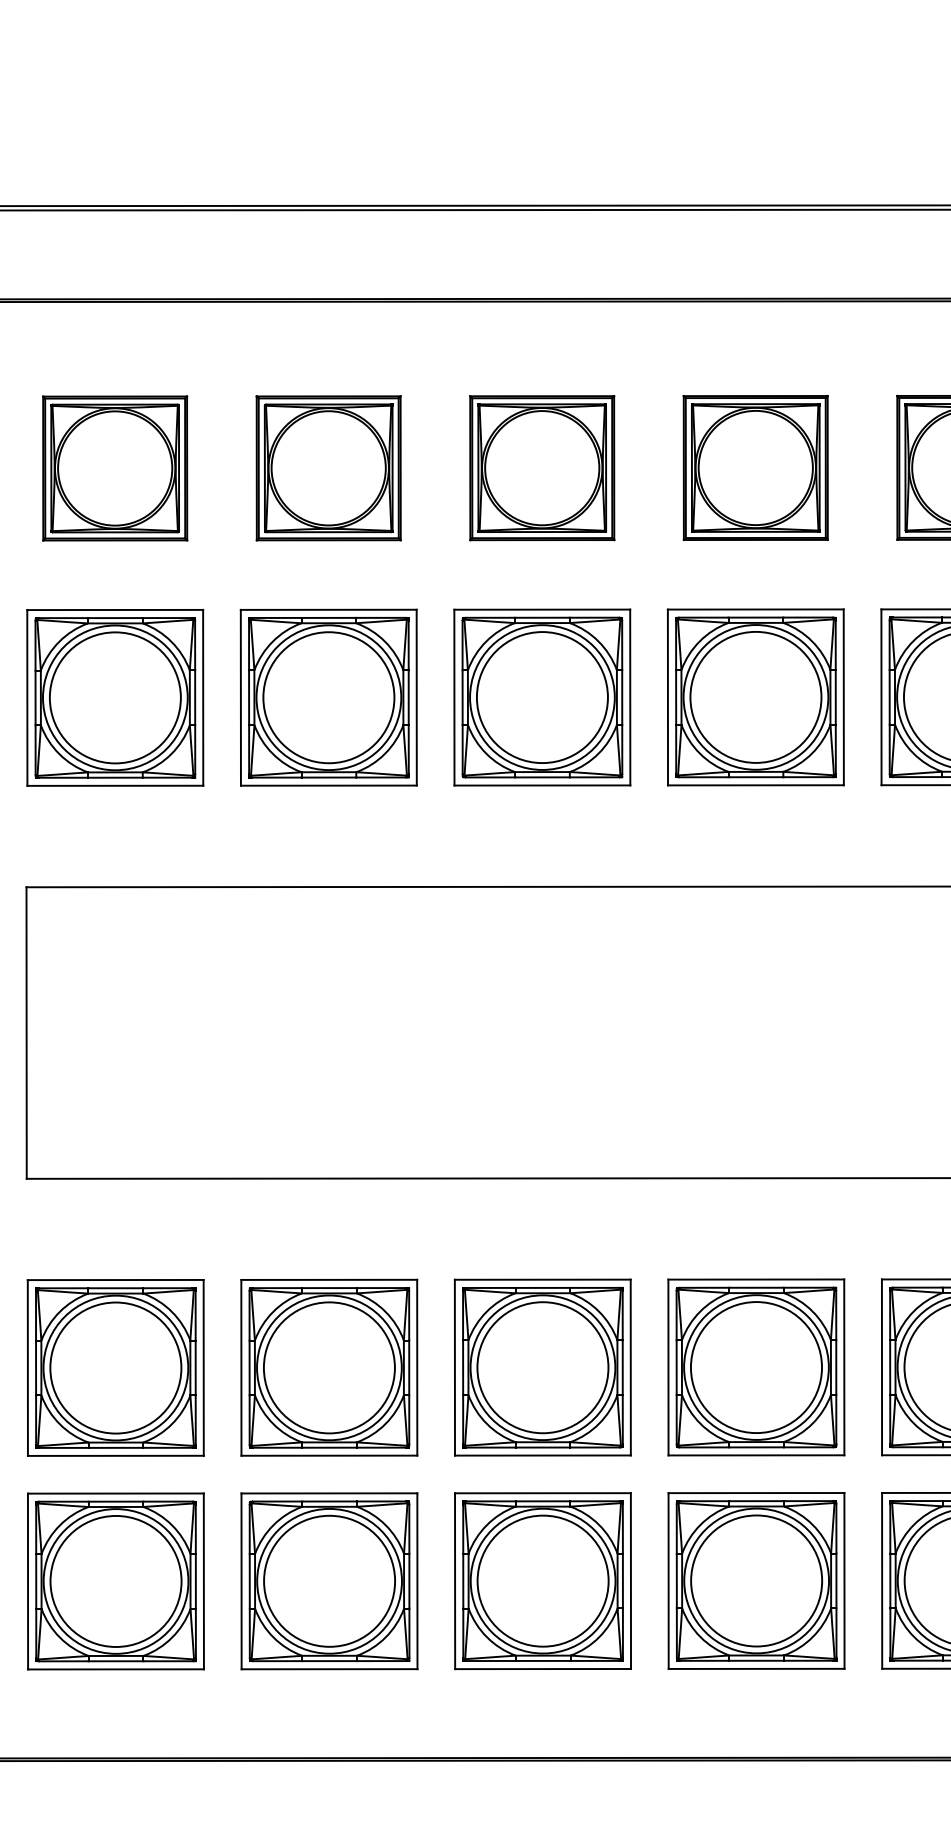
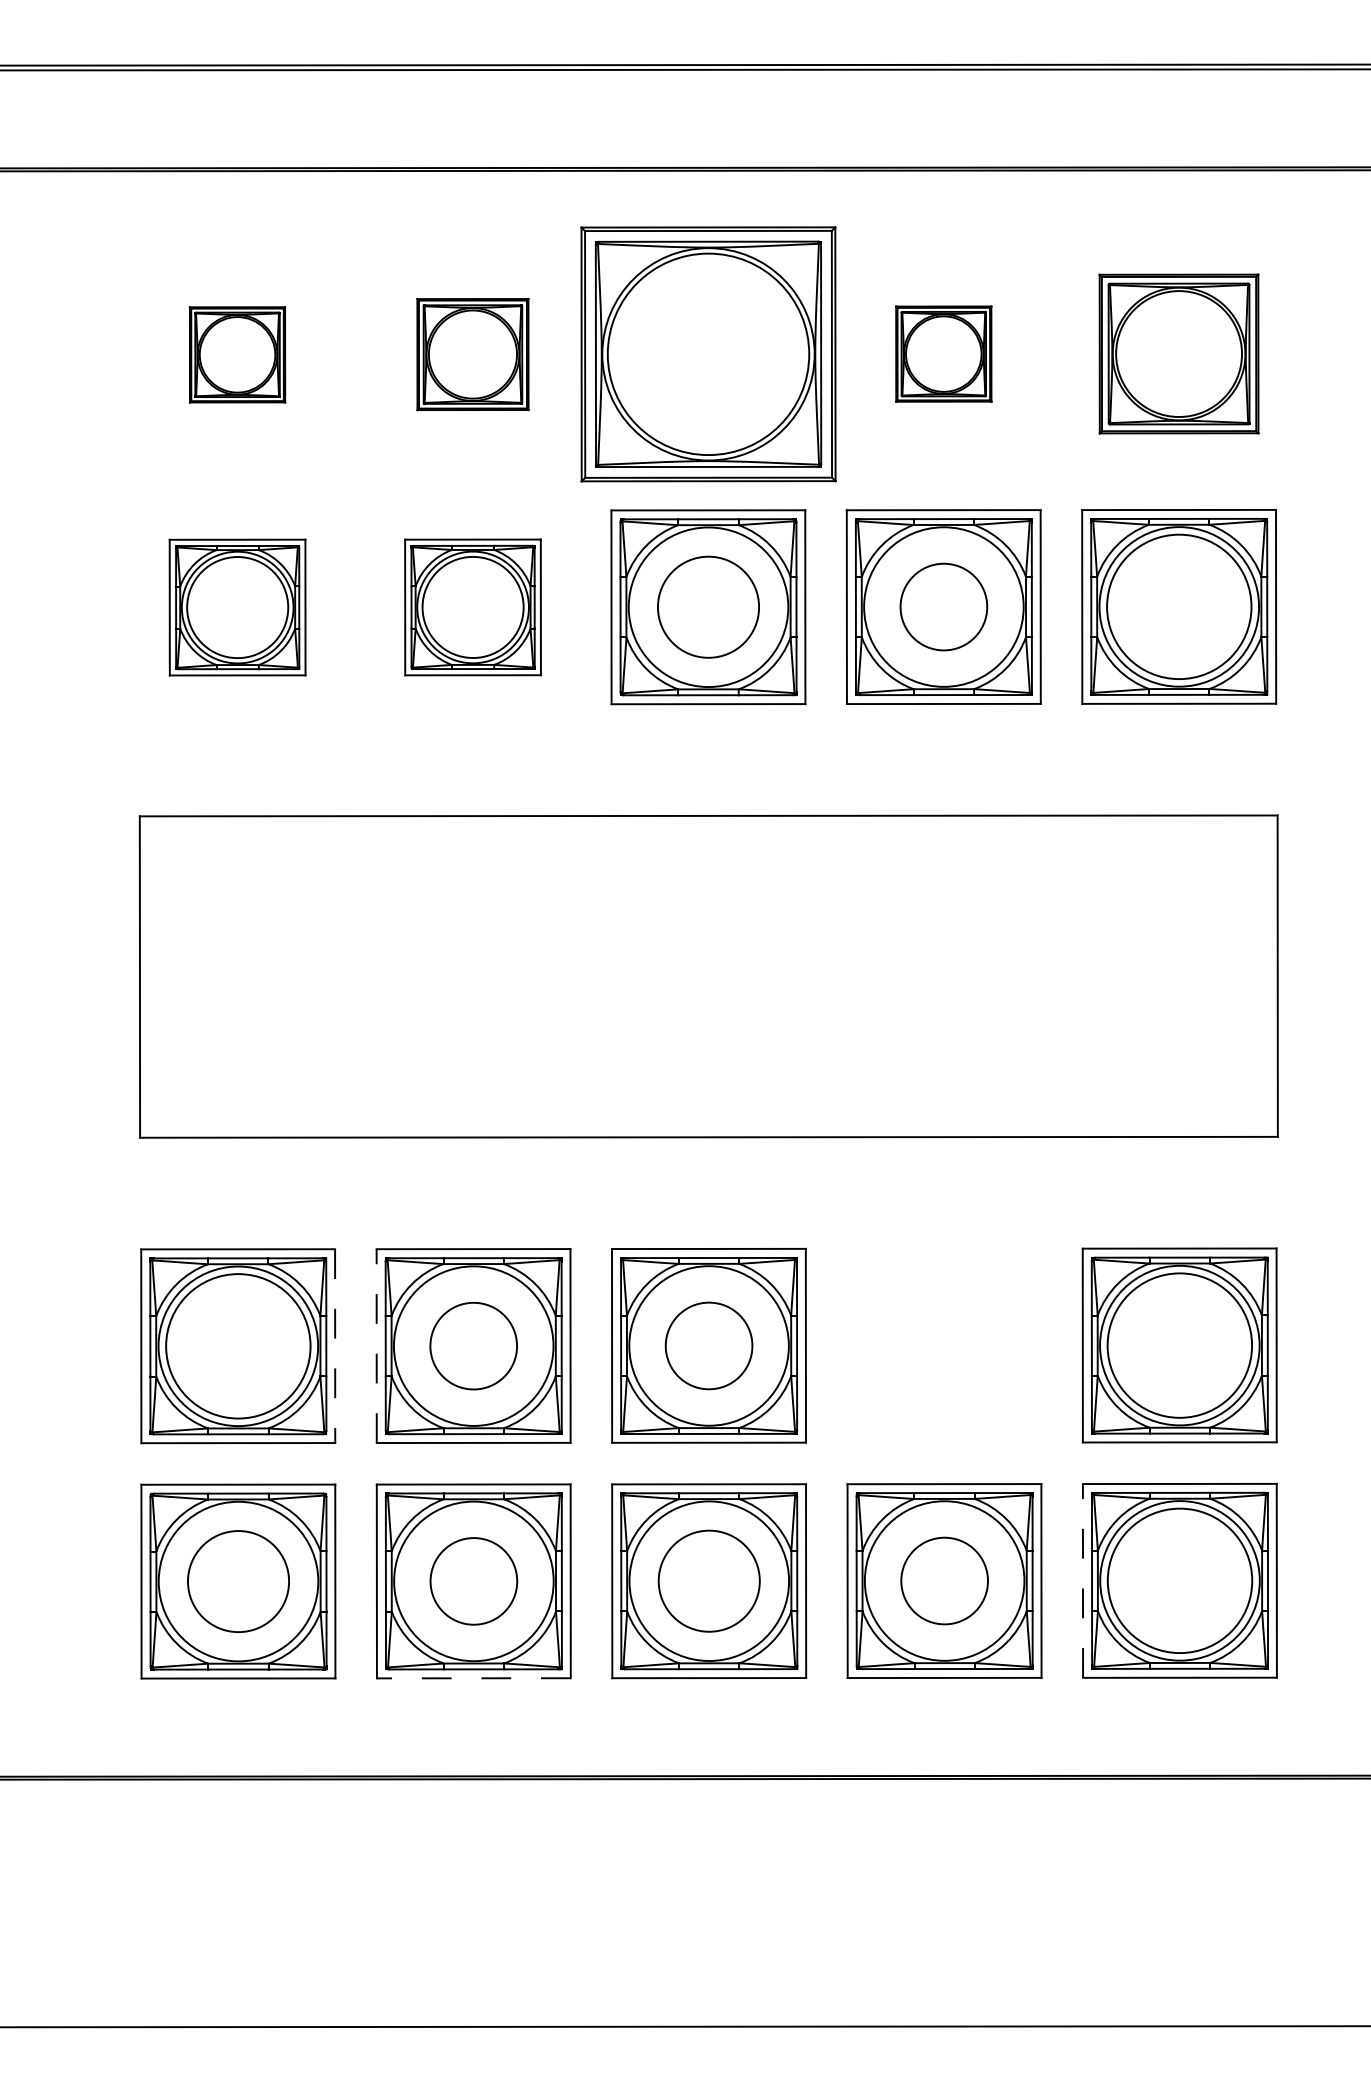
part: (755, 467) -> (943, 353), size x0.6
part: (115, 468) -> (237, 354), size x0.6
part: (328, 468) -> (472, 354), size x0.7
part: (541, 468) -> (707, 354), size x1.6
circle: (755, 696) -> (943, 606), size x0.6
part: (115, 697) -> (237, 607), size x0.7
part: (328, 697) -> (472, 607), size x0.7
circle: (542, 697) -> (708, 607), size x0.7
circle: (329, 1367) -> (473, 1345), size x0.6
circle: (542, 1367) -> (708, 1345), size x0.6
part: (756, 1367) -> (944, 1345), removed
line: (204, 1368) -> (335, 1346), solid -> dashed
line: (241, 1368) -> (376, 1346), solid -> dashed
circle: (756, 1580) -> (944, 1580), size x0.6
line: (882, 1580) -> (1083, 1580), solid -> dashed
circle: (116, 1581) -> (238, 1581), size x0.7
circle: (329, 1581) -> (473, 1581), size x0.6
circle: (543, 1581) -> (709, 1581), size x0.7
line: (329, 1669) -> (473, 1678), solid -> dashed

